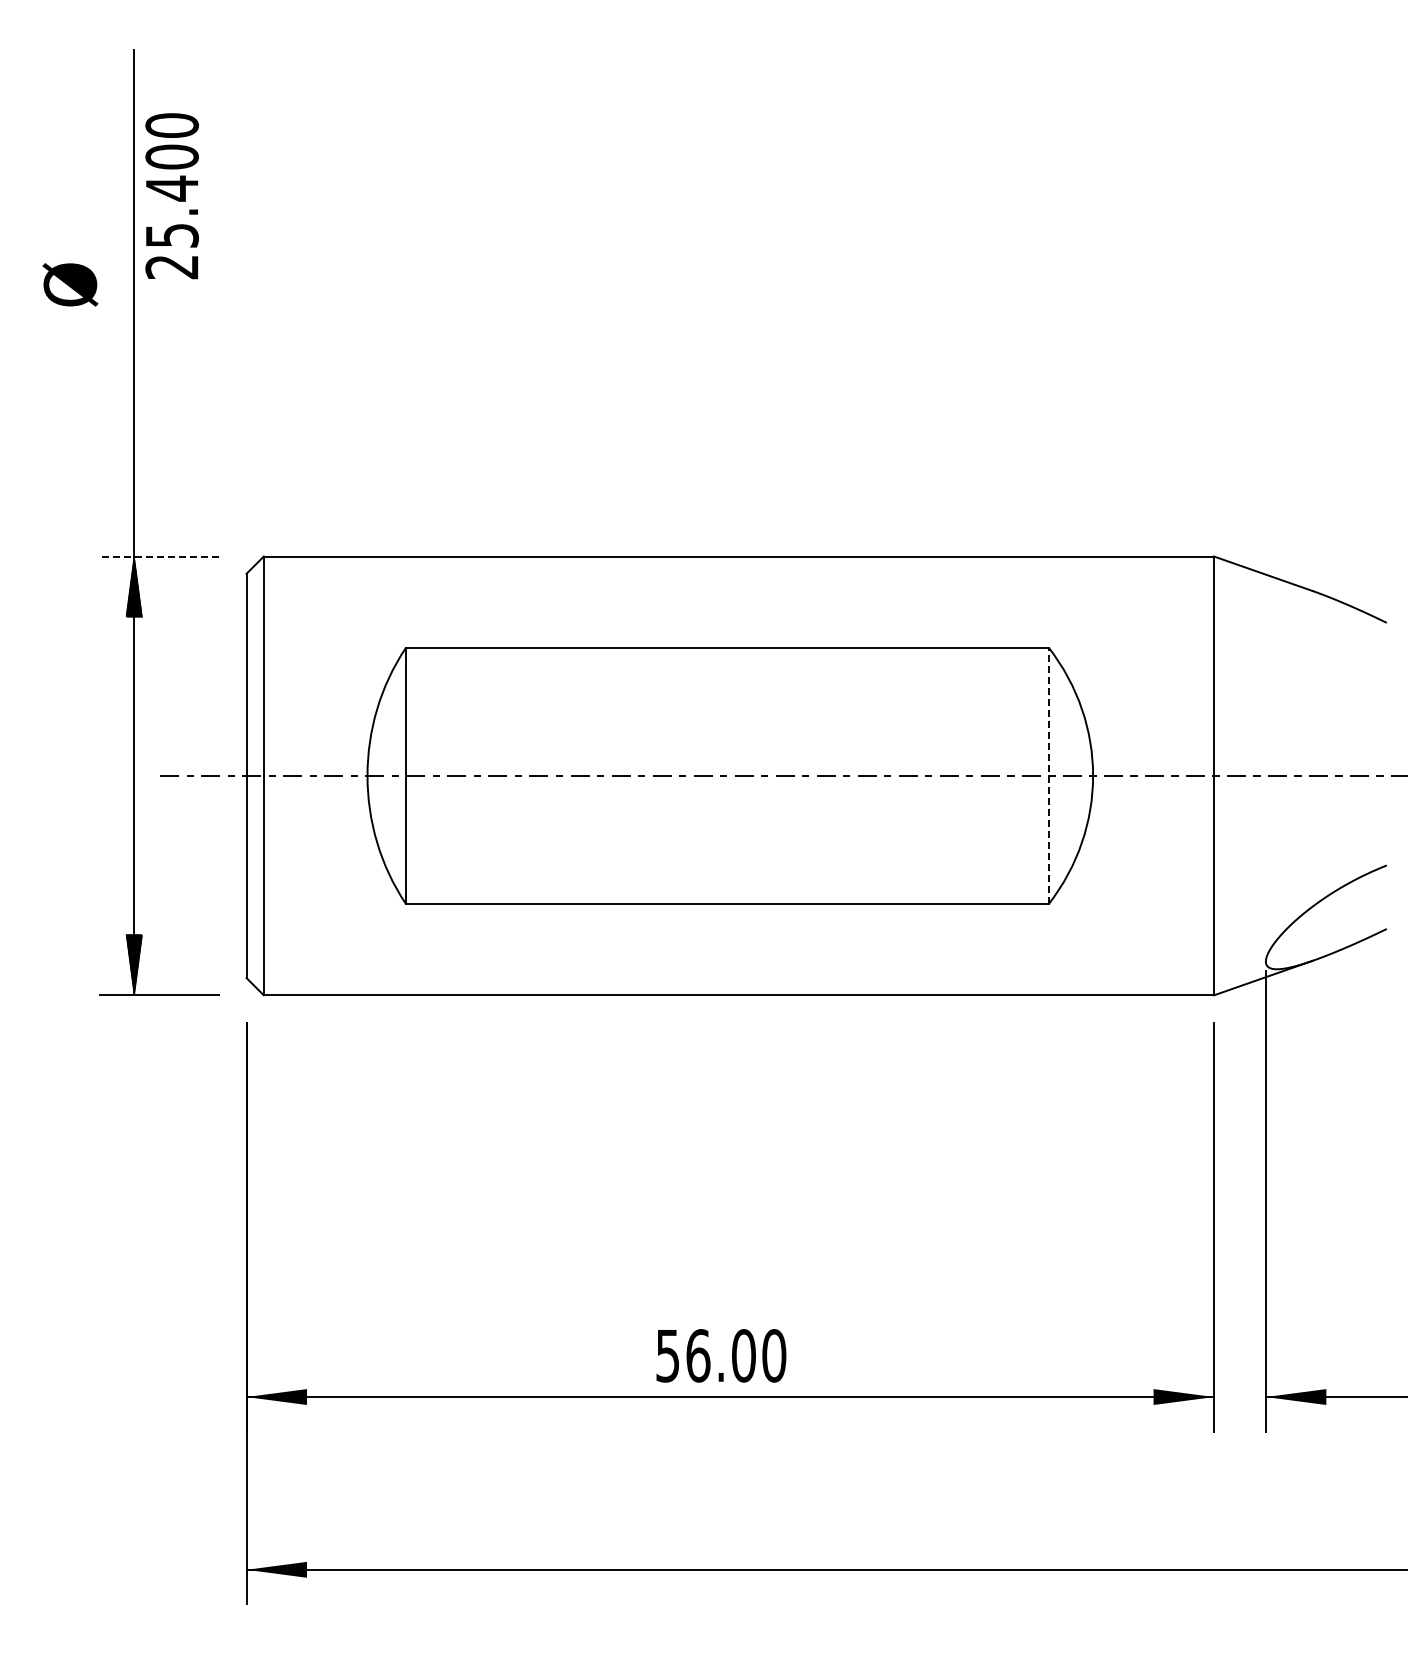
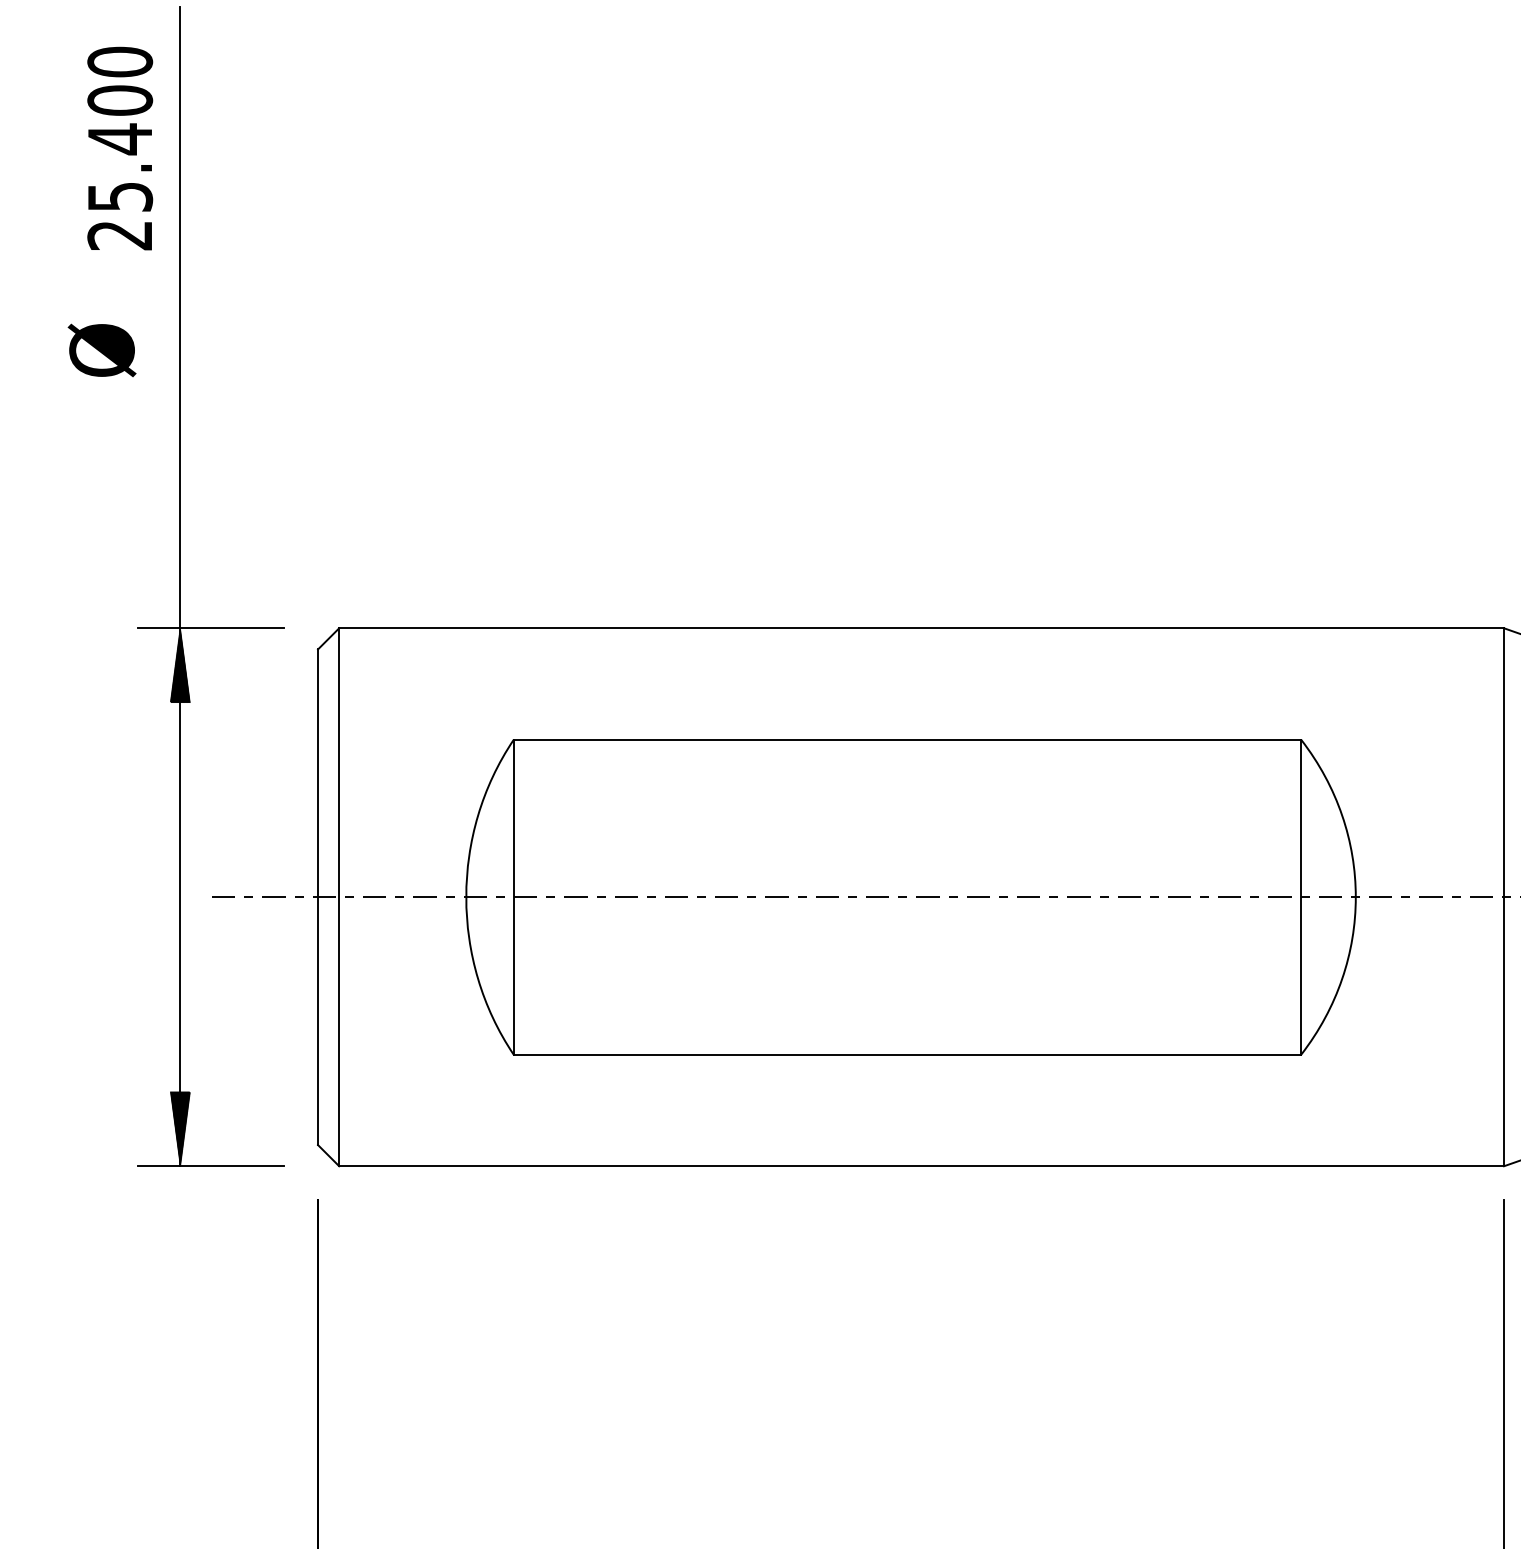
text: (171, 196) -> (119, 148), moved
text: (70, 284) -> (102, 349), moved
line: (159, 556) -> (211, 628), dashed -> solid
line: (1048, 775) -> (1301, 896), dashed -> solid

